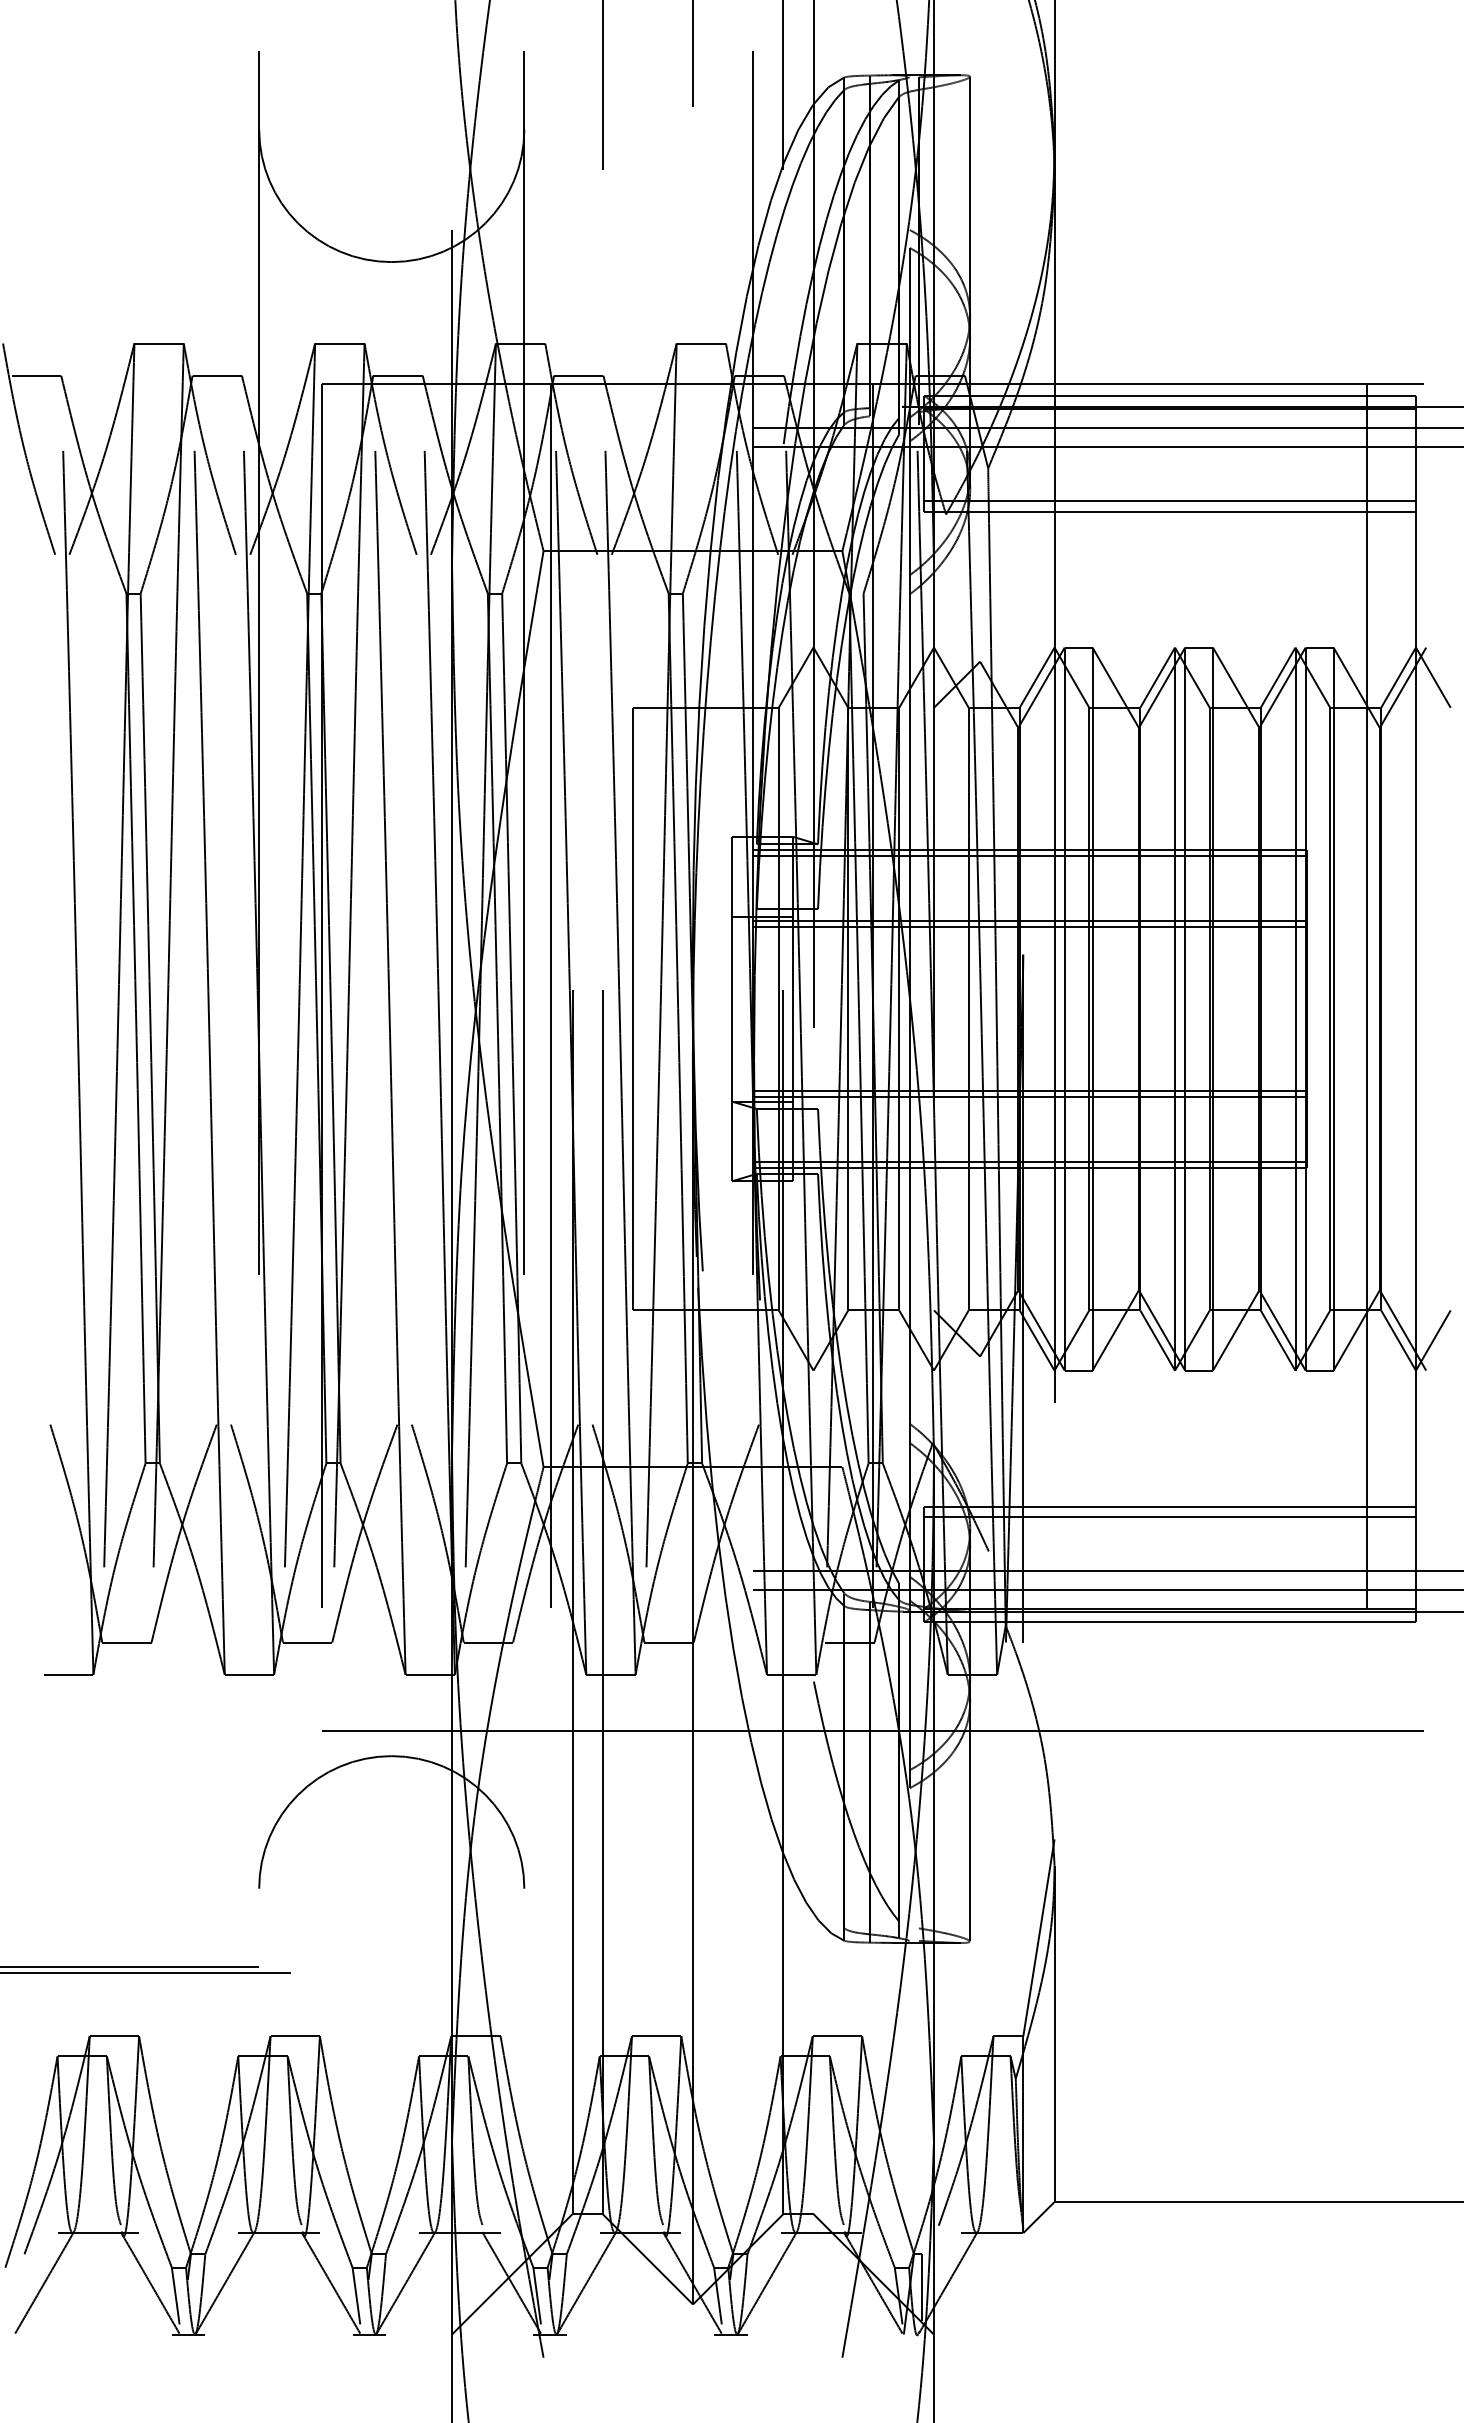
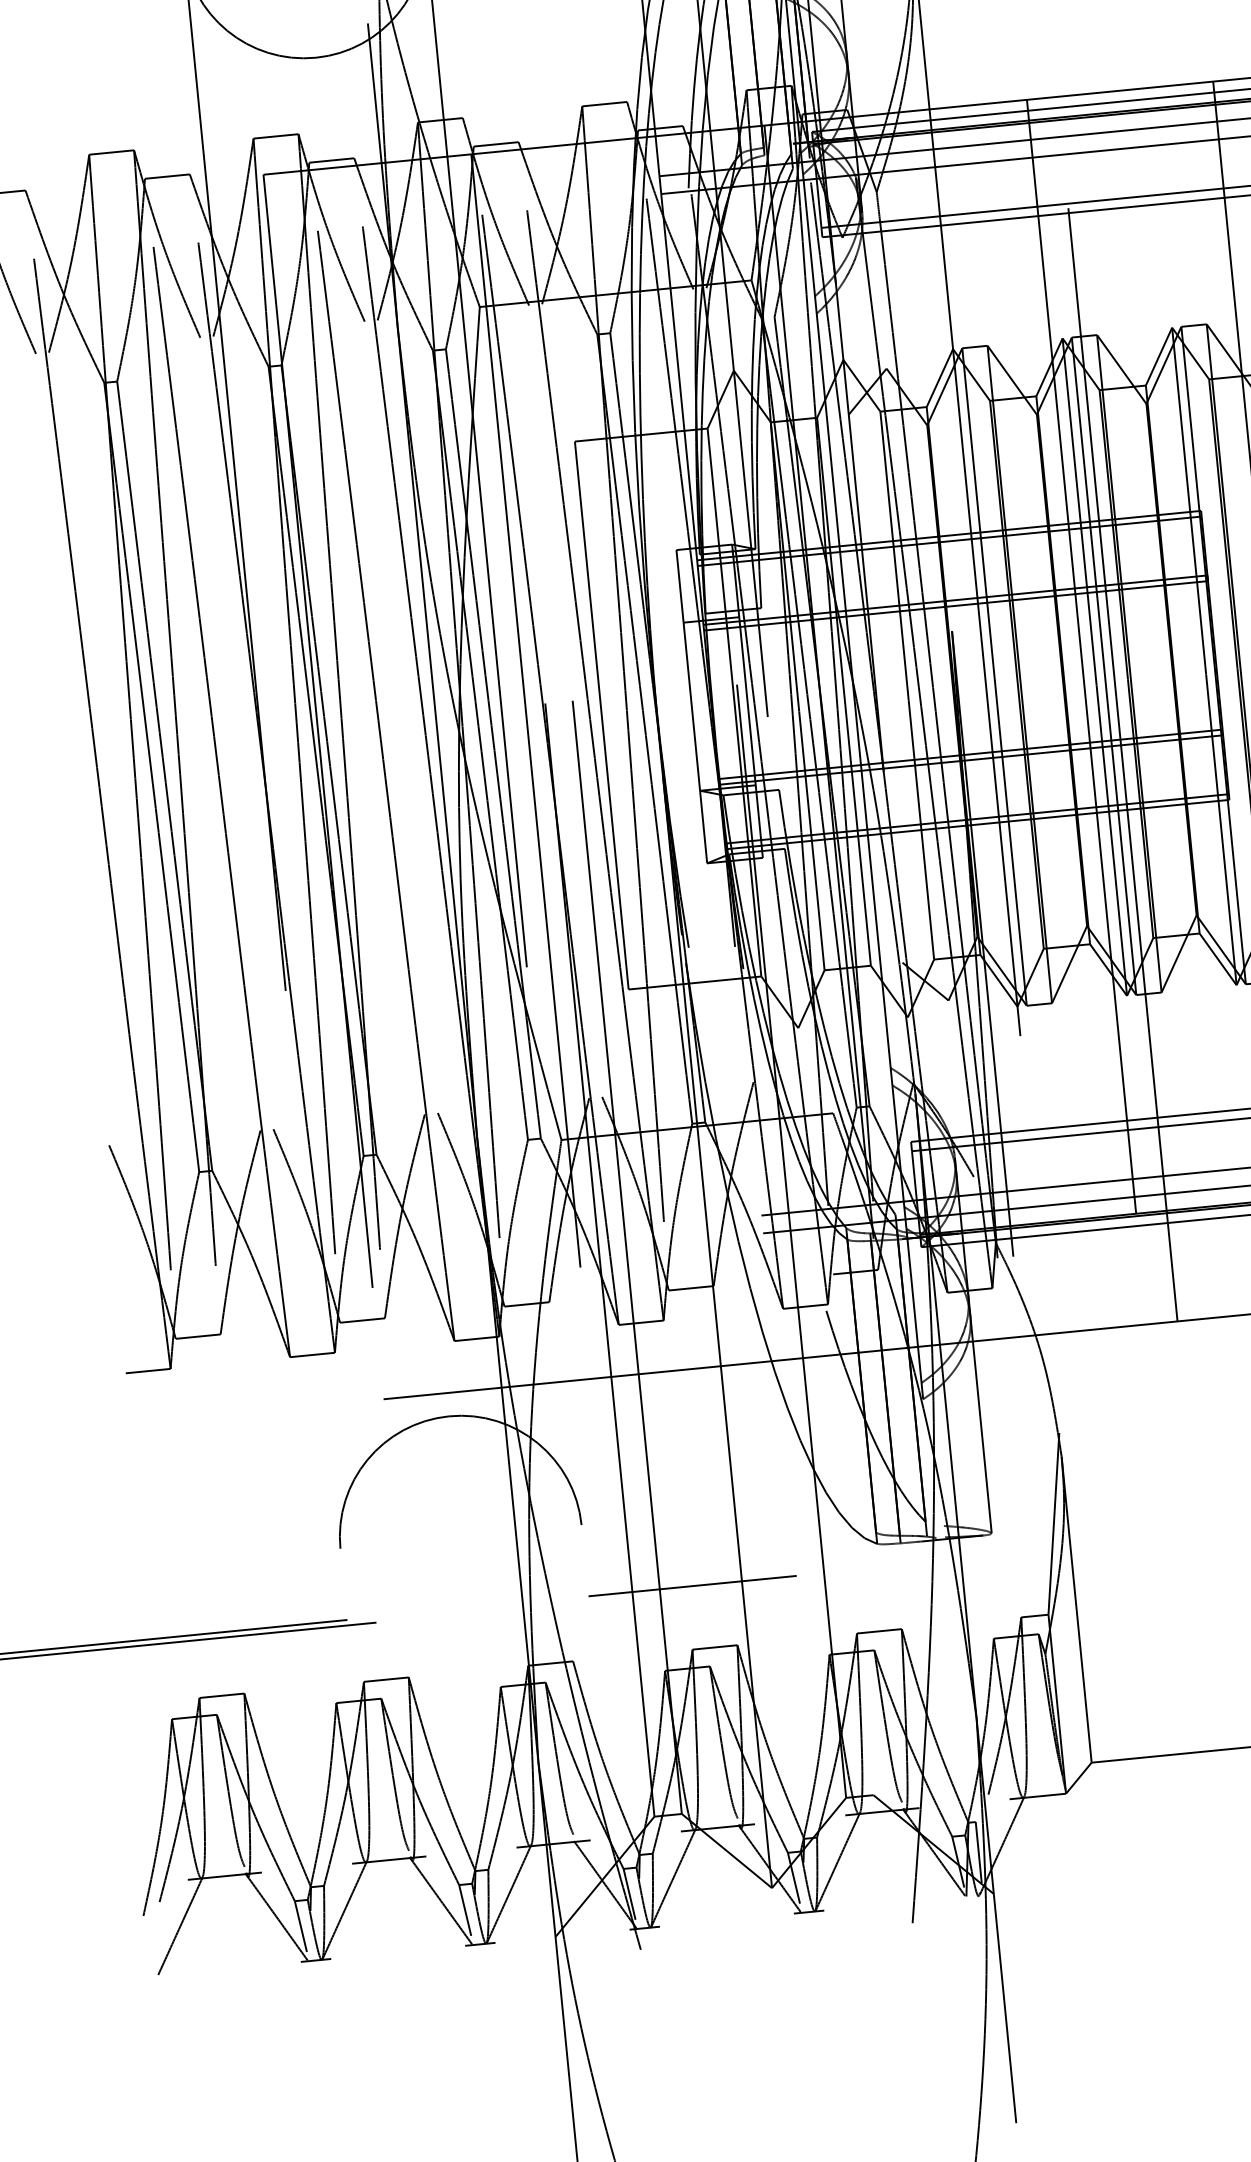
line: (1161, 1056) -> (1086, 711), added
line: (1195, 1056) -> (1117, 708), added
line: (638, 1967) -> (692, 1586), added

